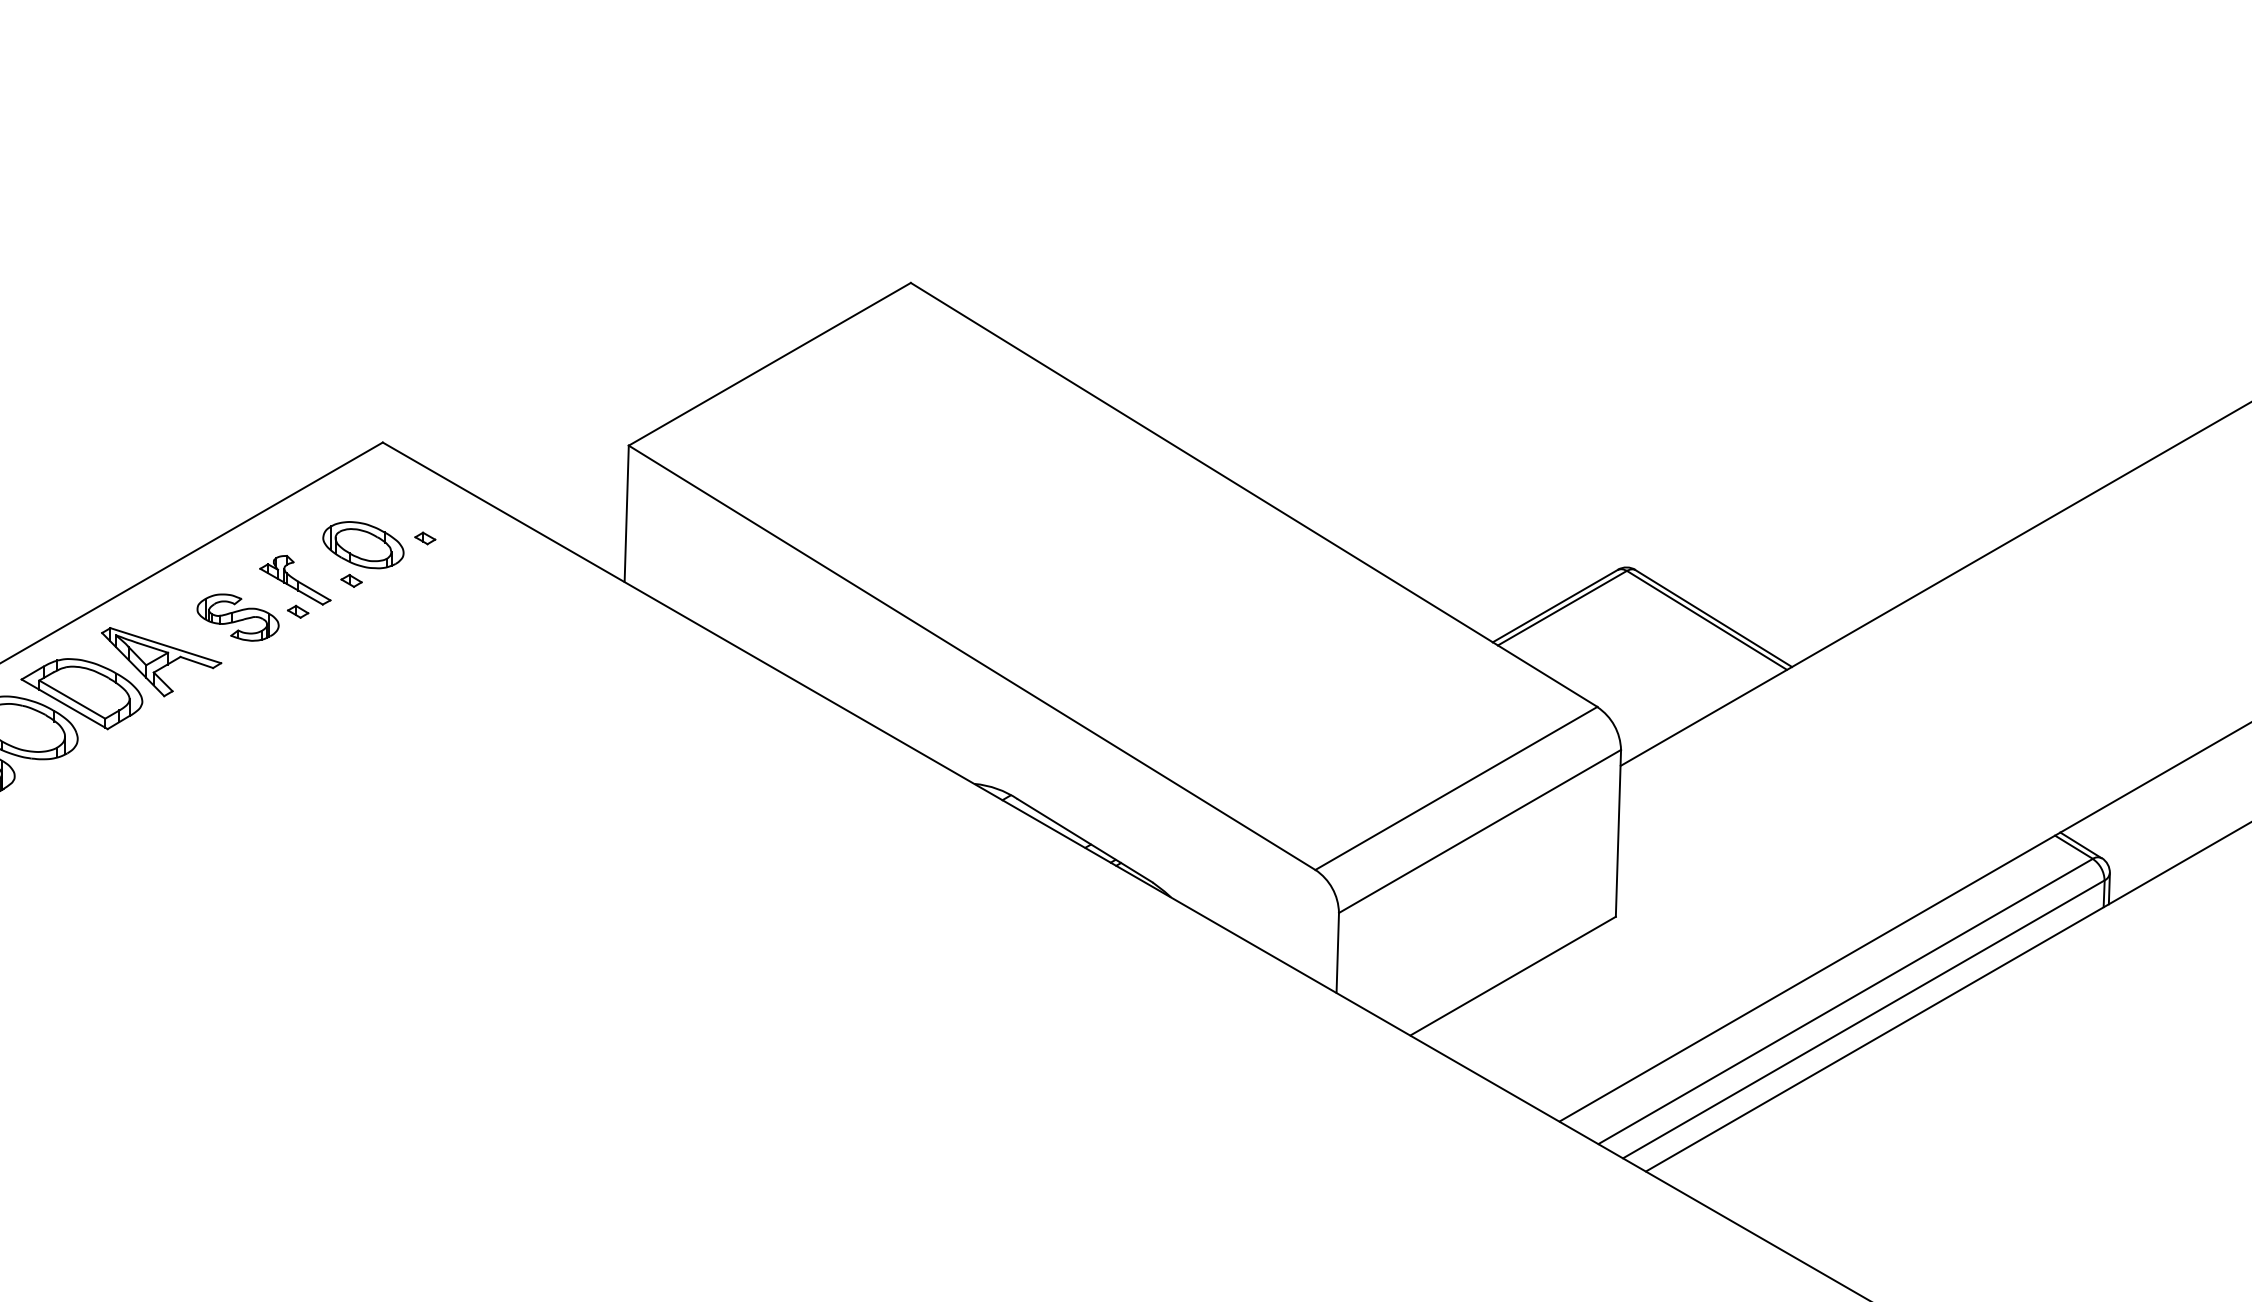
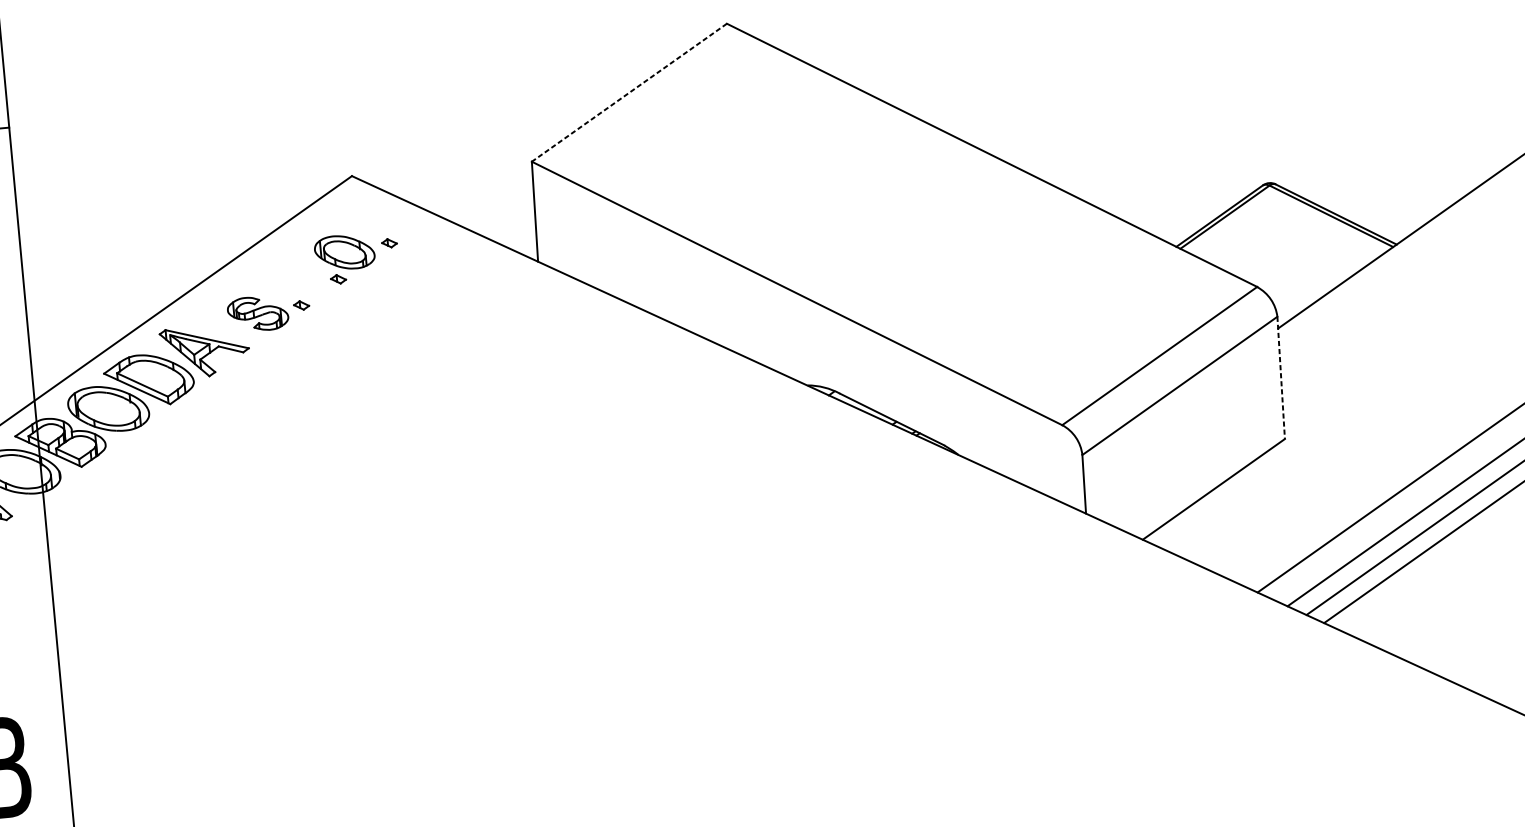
line: (769, 364) -> (629, 92), solid -> dashed
part: (295, 580) -> (297, 282), removed
line: (1618, 833) -> (1281, 378), solid -> dashed

